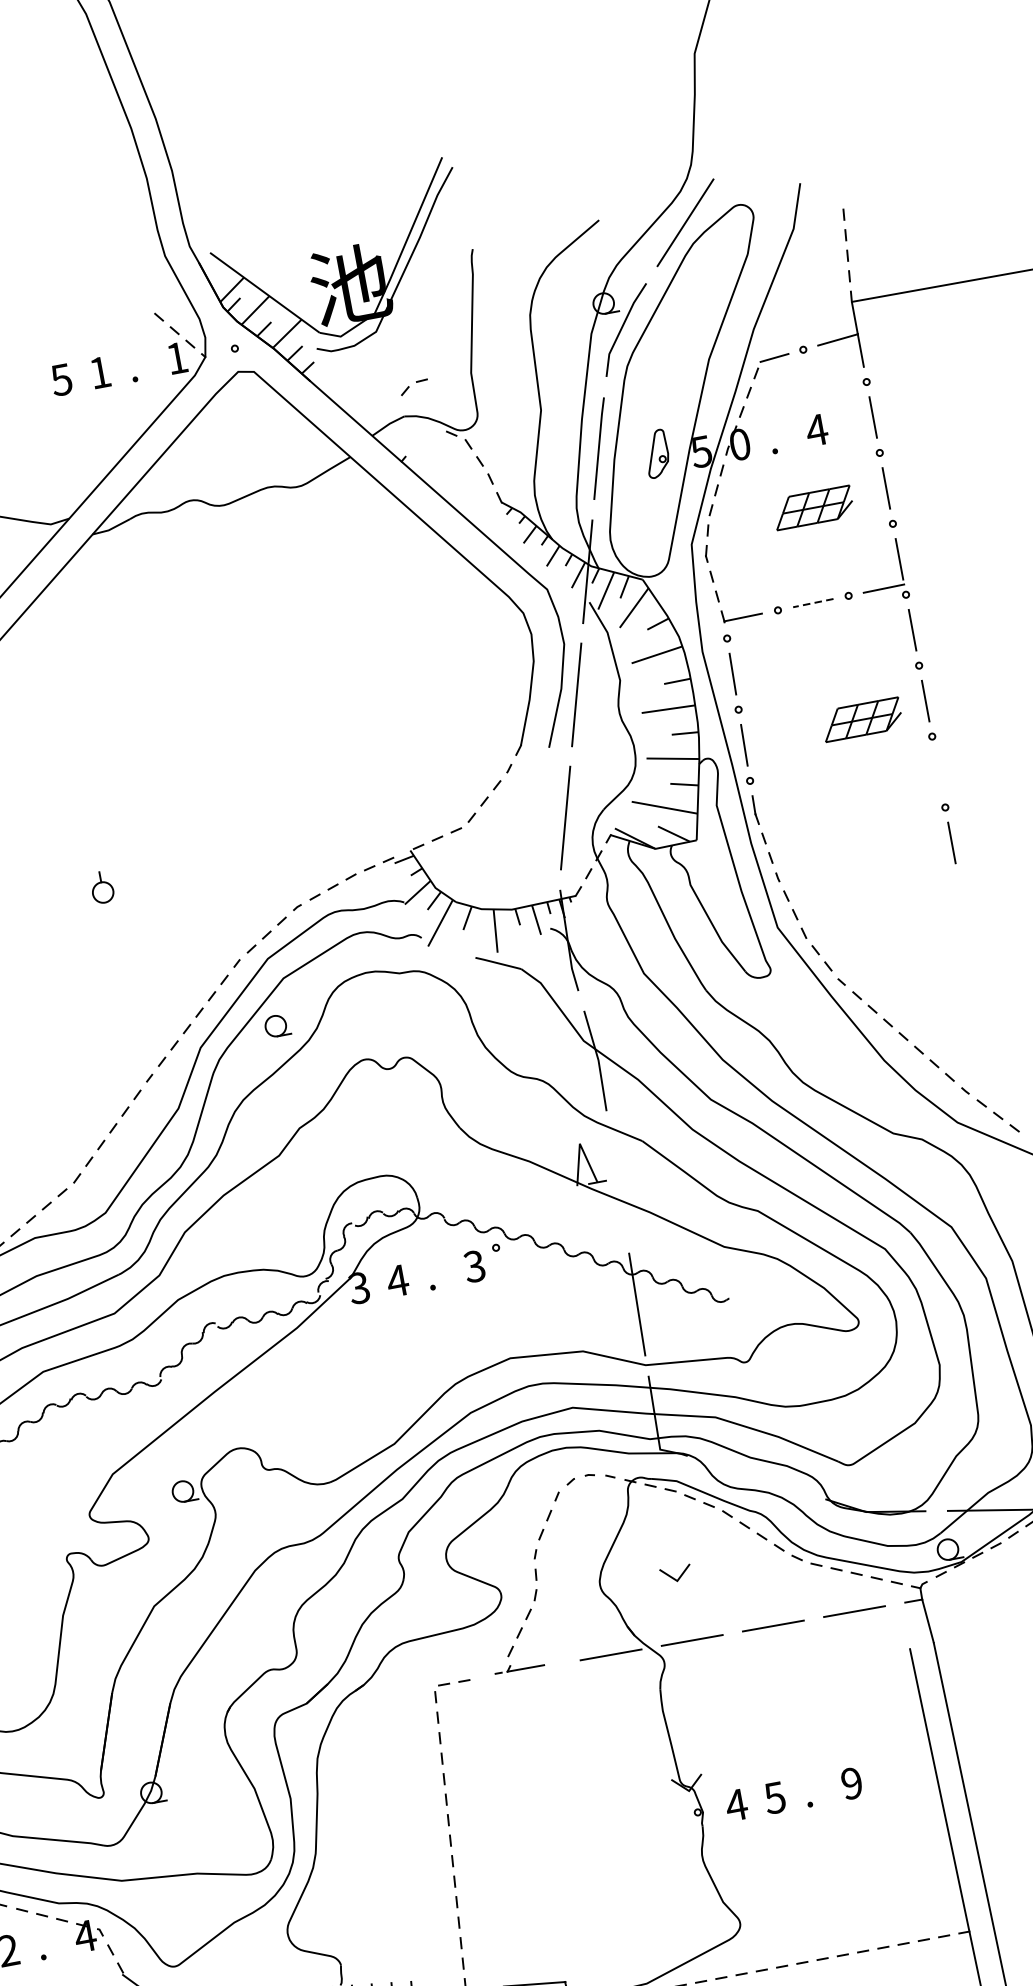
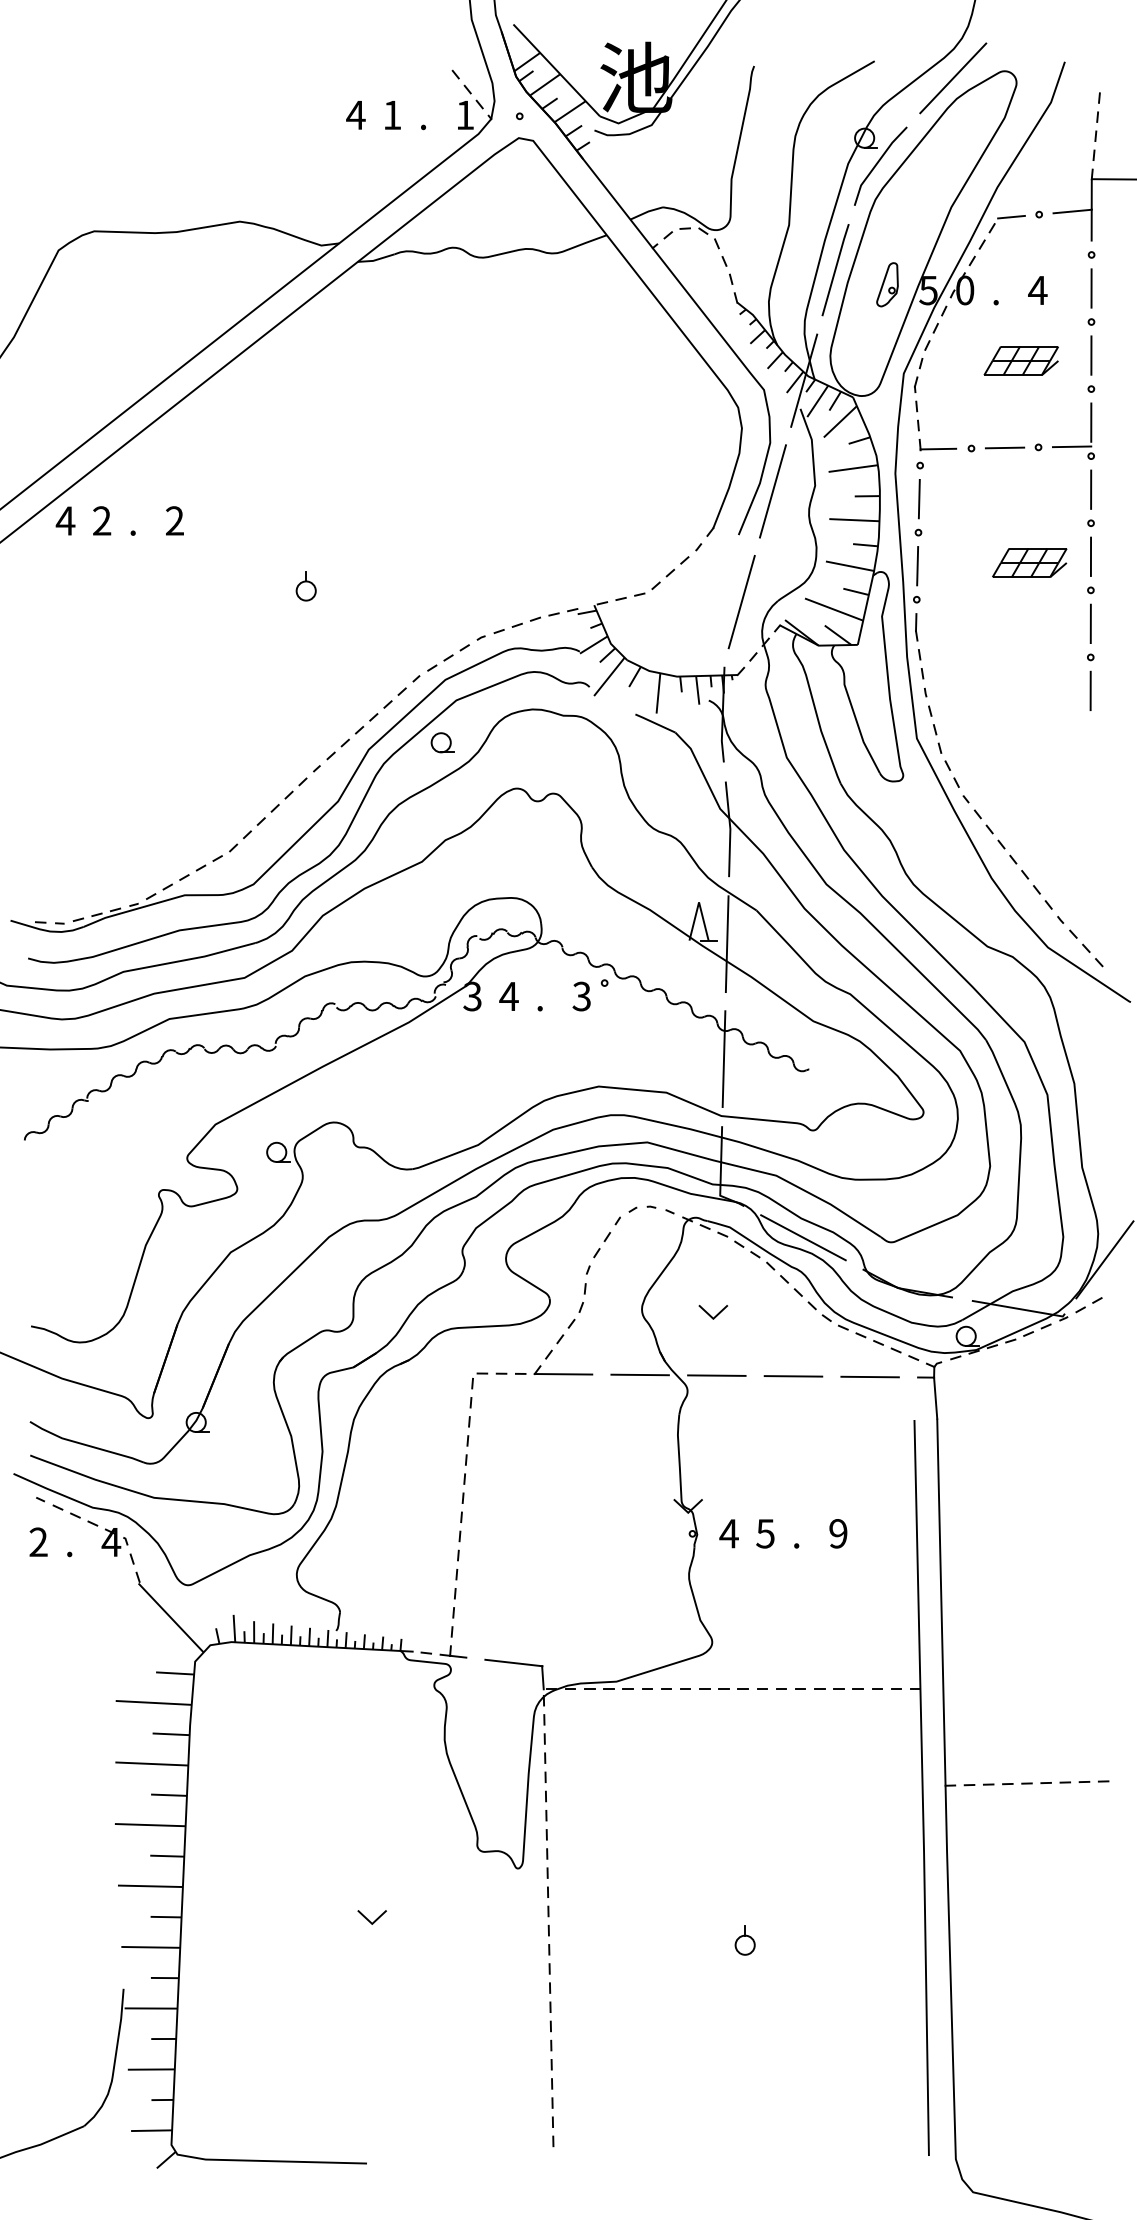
text: (61, 380) -> (355, 115), 5 -> 4
part: (413, 387) -> (676, 233), moved
line: (812, 602) -> (1004, 447), dashed -> solid
line: (938, 771) -> (1090, 623), added
line: (617, 1182) -> (726, 944), added
line: (756, 1477) -> (803, 1237), added
part: (519, 1667) -> (554, 1370), size x1.67

